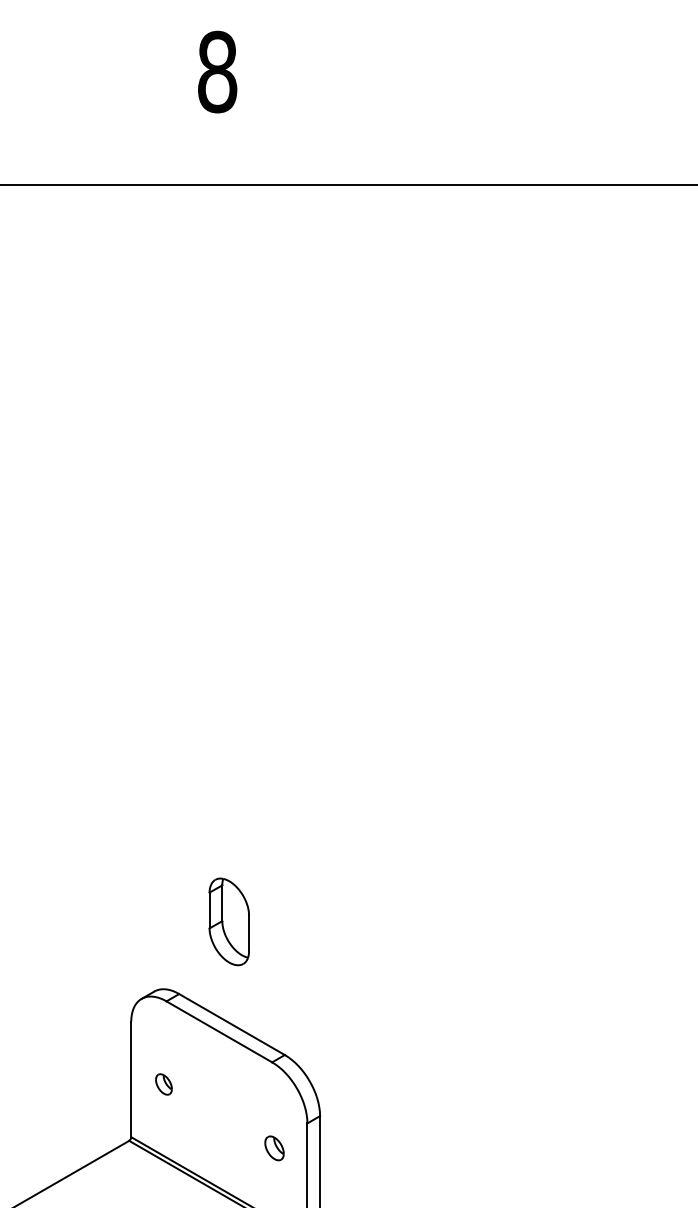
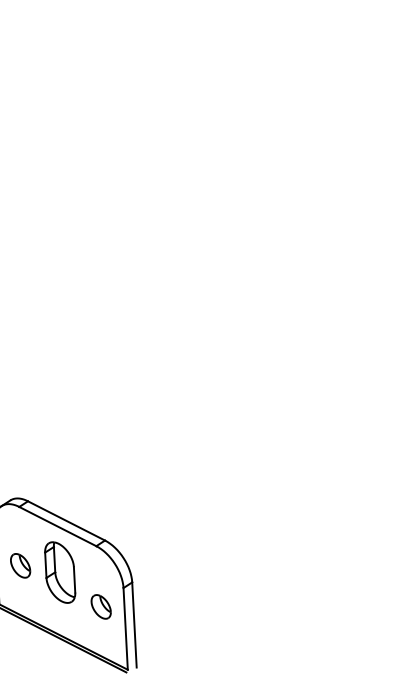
part: (228, 921) -> (59, 572), moved
part: (163, 1084) -> (20, 565), size x1.67
part: (274, 1148) -> (101, 607), size x1.43

